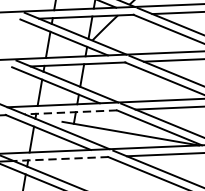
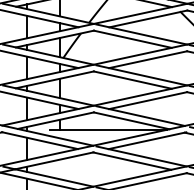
line: (70, 112) -> (55, 120), dashed -> solid
line: (61, 158) -> (54, 160), dashed -> solid

